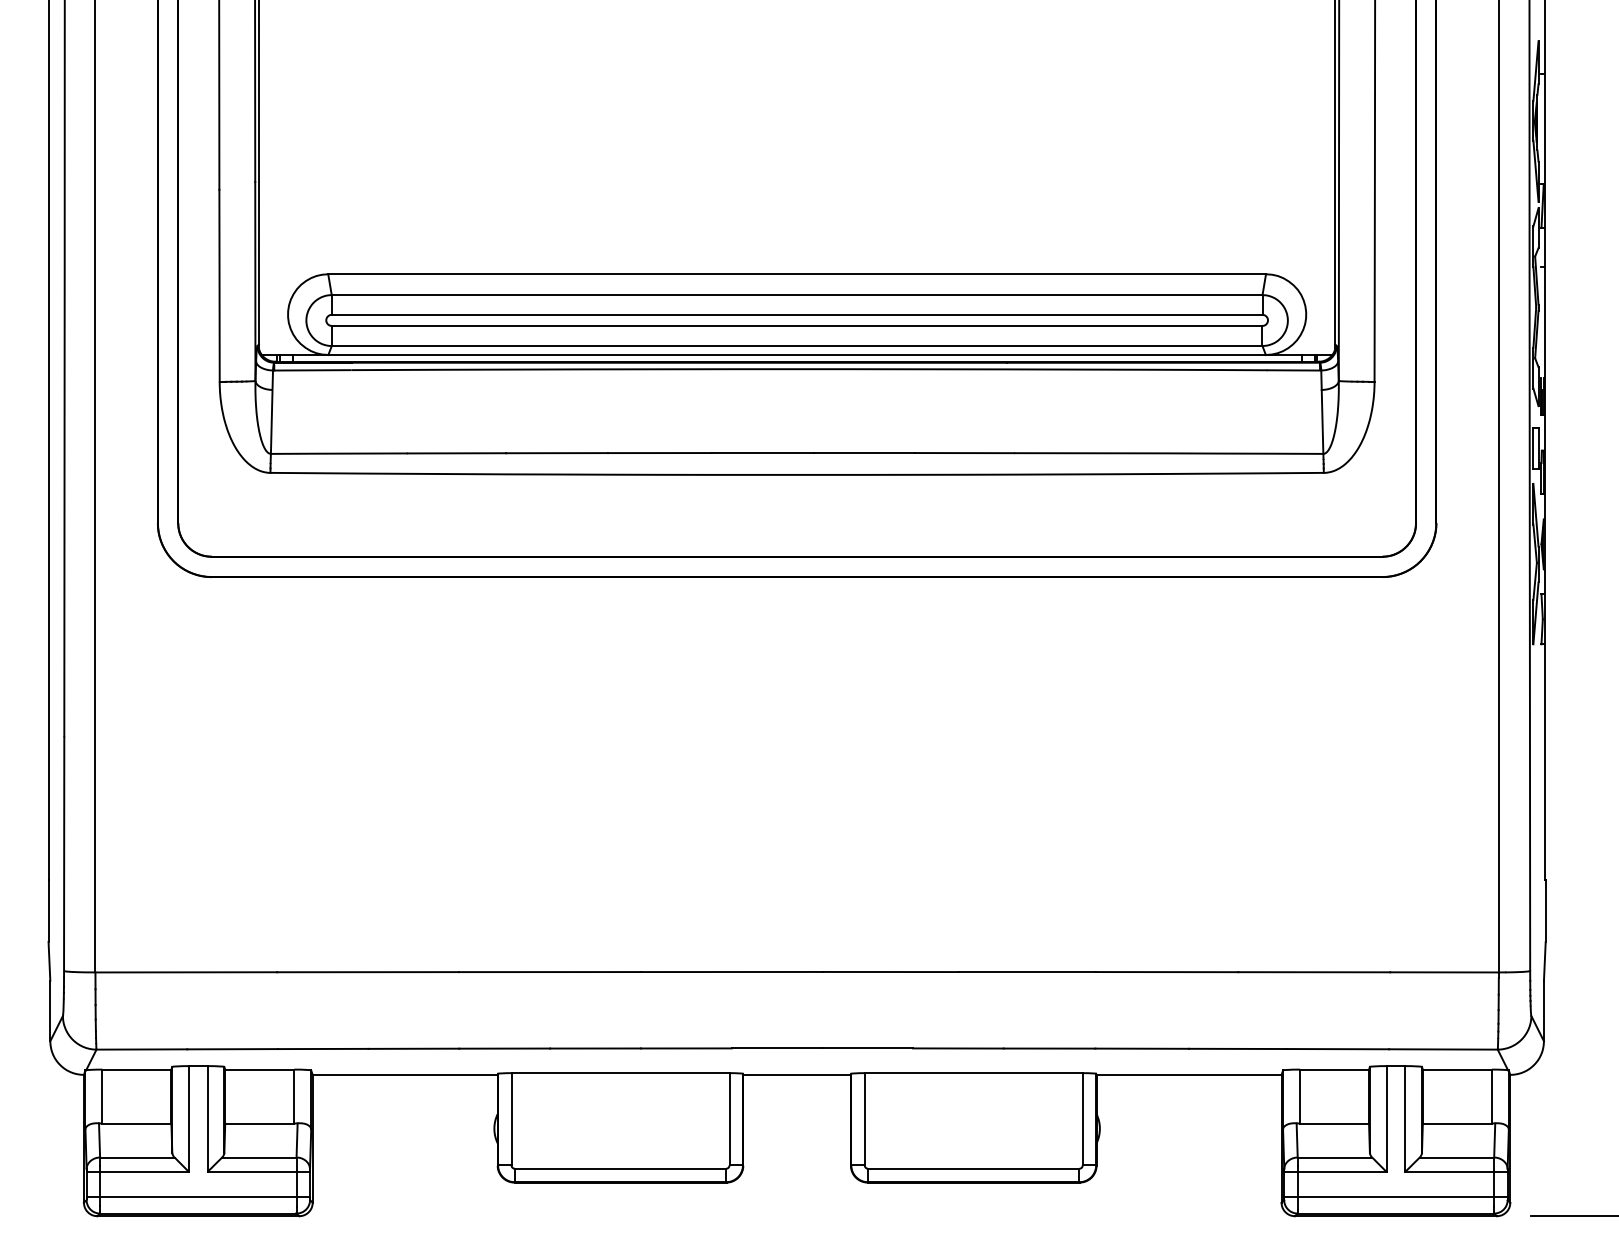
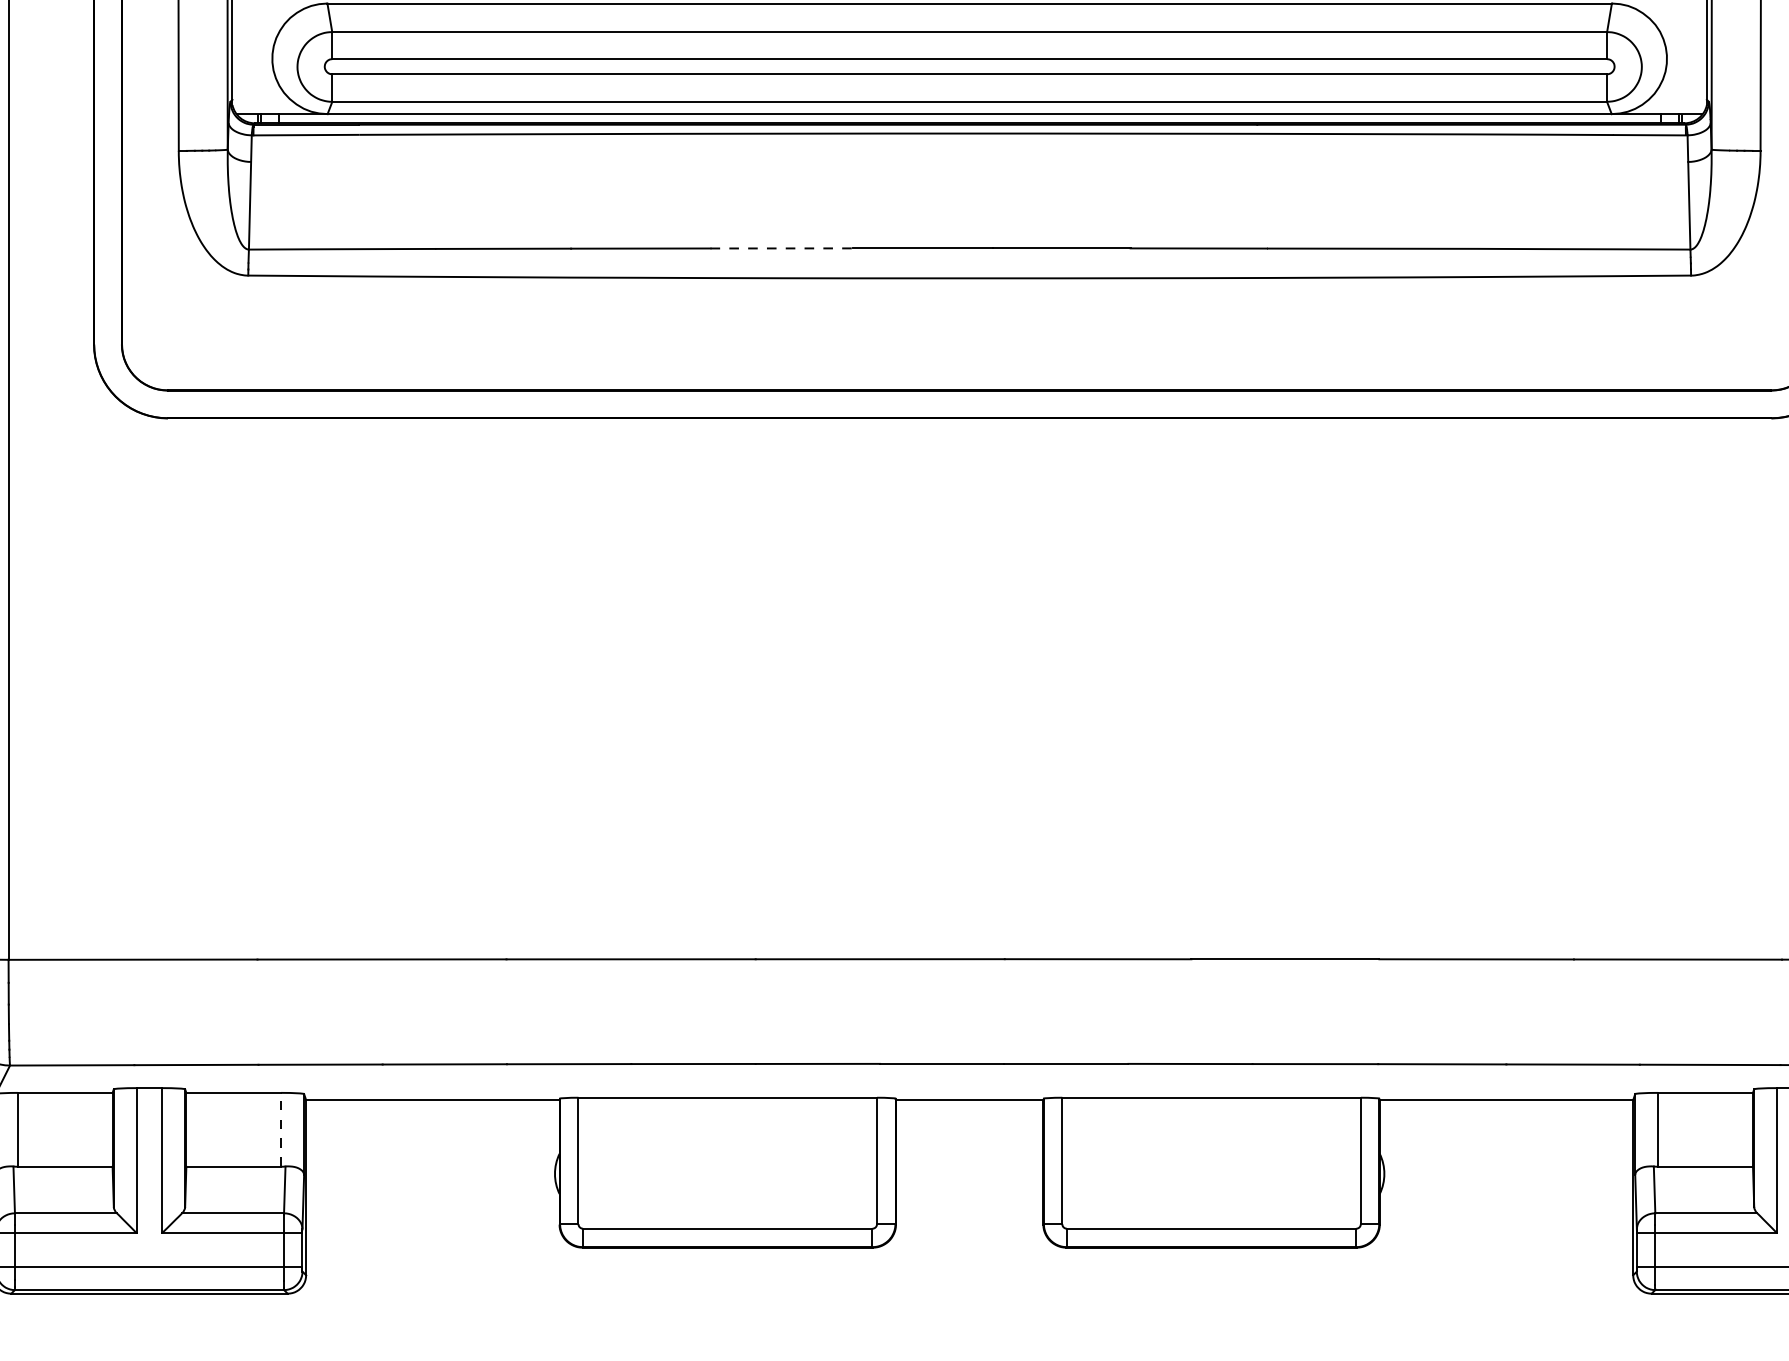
line: (659, 453) -> (781, 249), solid -> dashed
line: (294, 1096) -> (281, 1129), solid -> dashed

